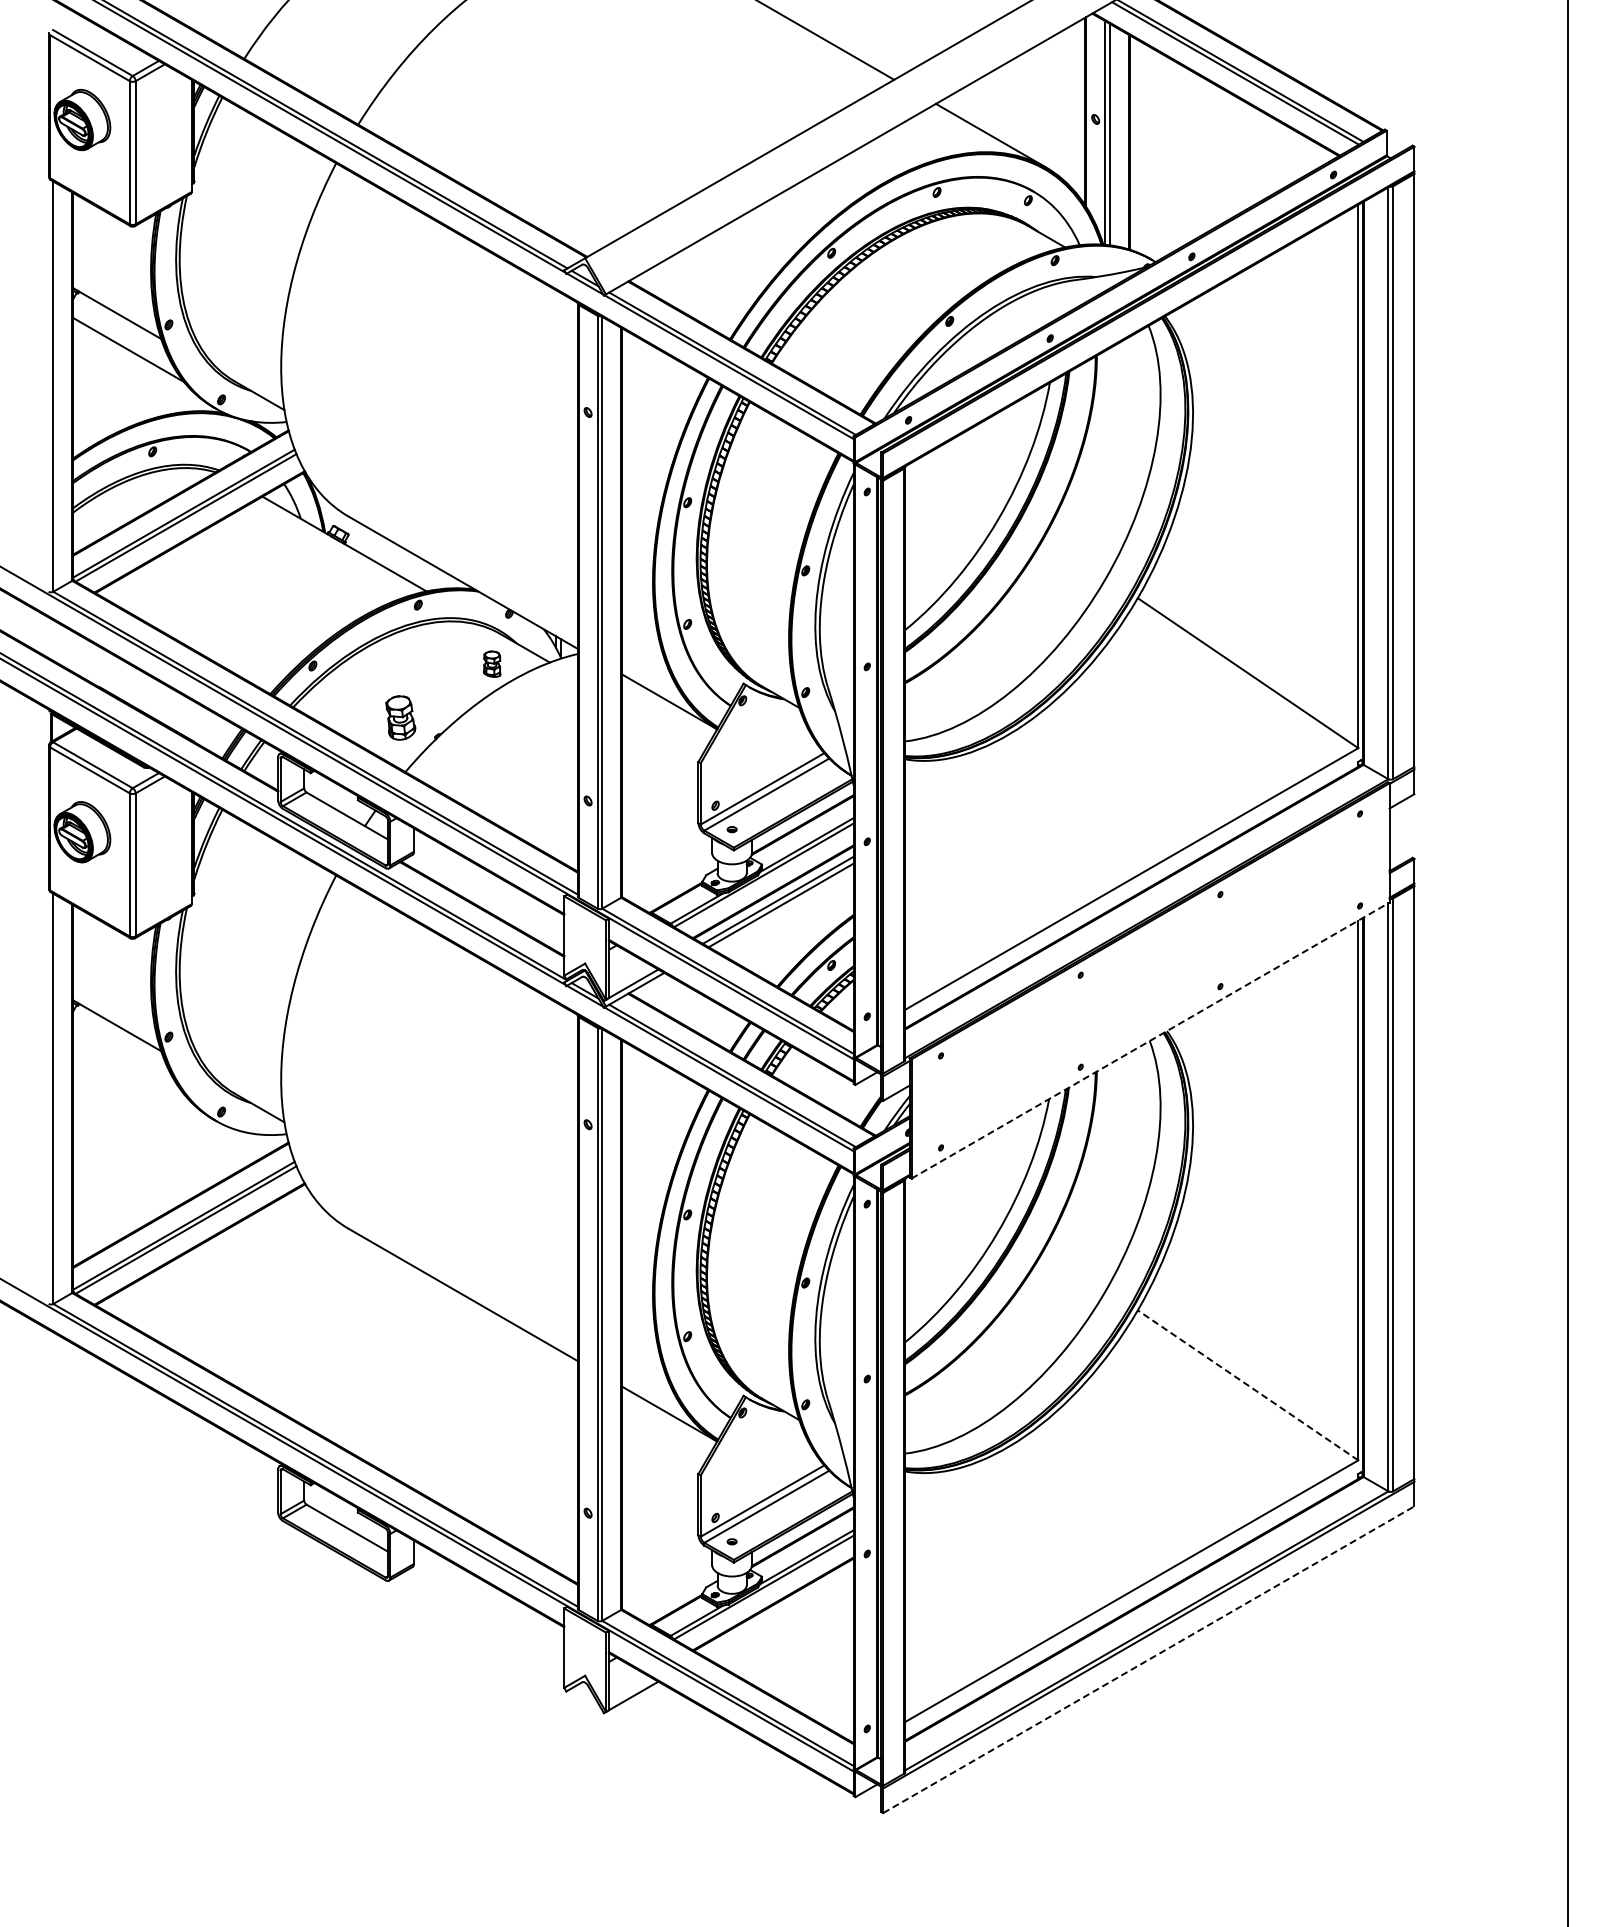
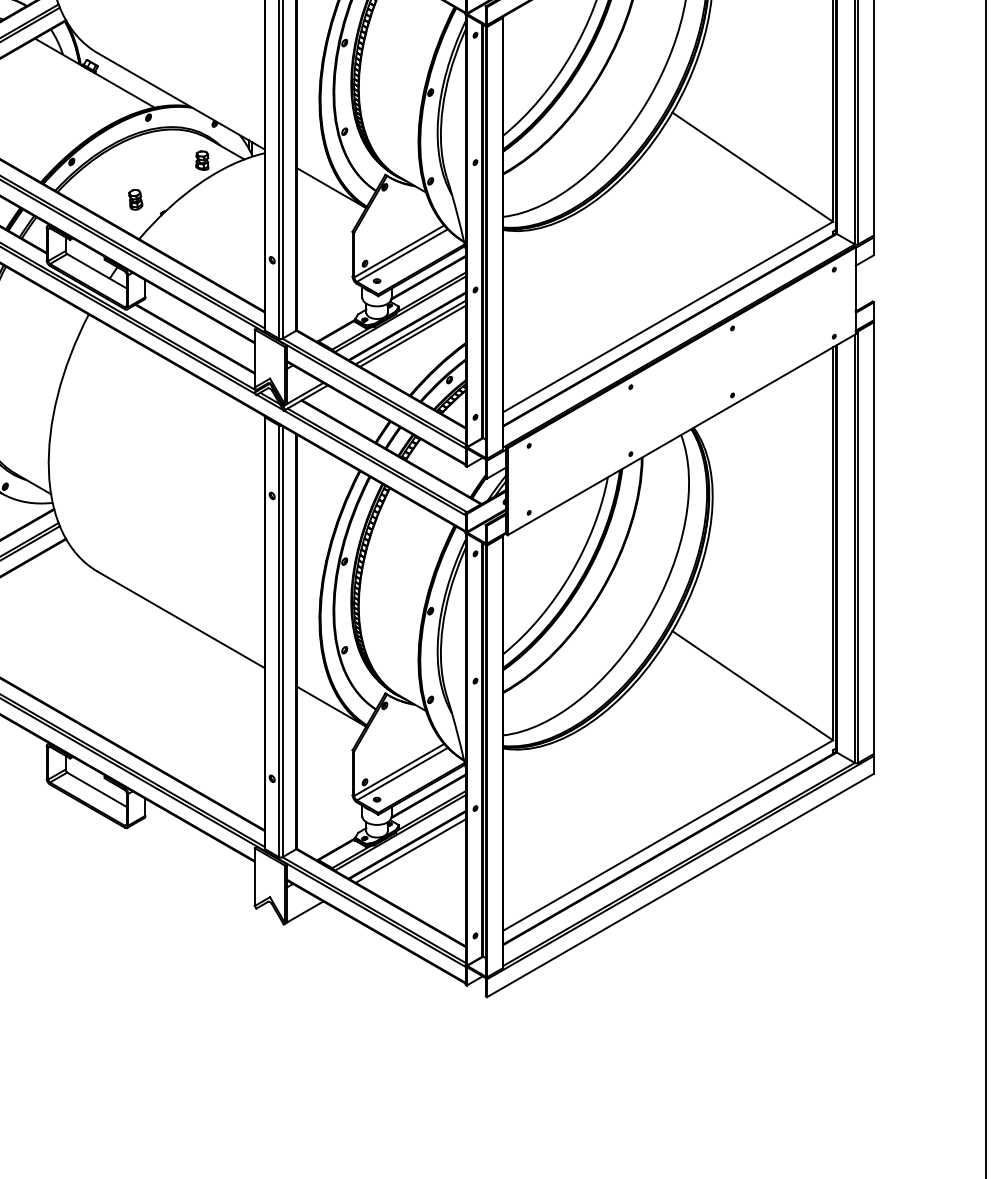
part: (400, 717) -> (135, 199), size x0.62
line: (1151, 1040) -> (682, 434), dashed -> solid
line: (1247, 1385) -> (752, 685), dashed -> solid
line: (777, 1612) -> (410, 851), added
line: (1148, 1659) -> (680, 885), dashed -> solid

